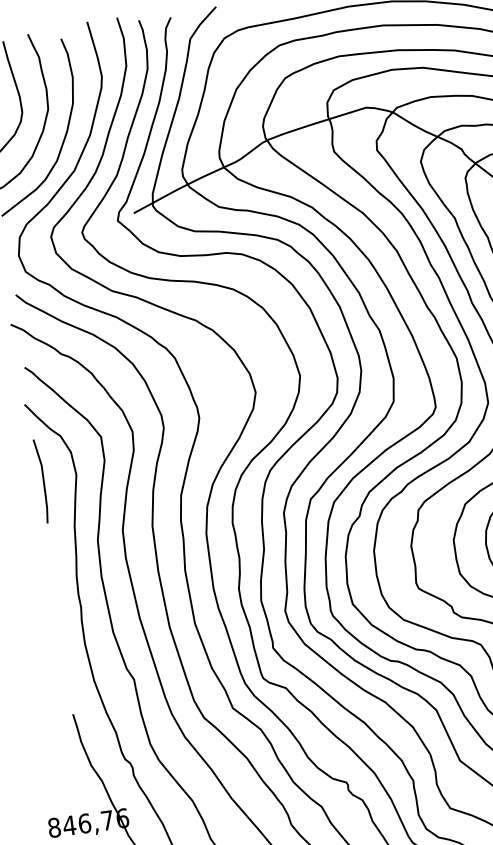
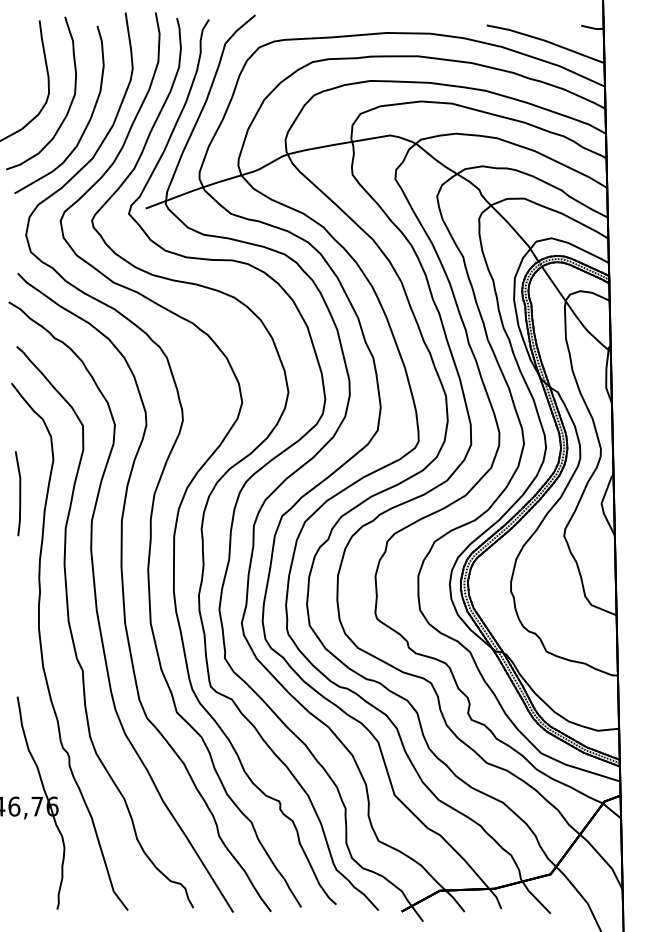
line: (43, 481) -> (19, 493), moved

